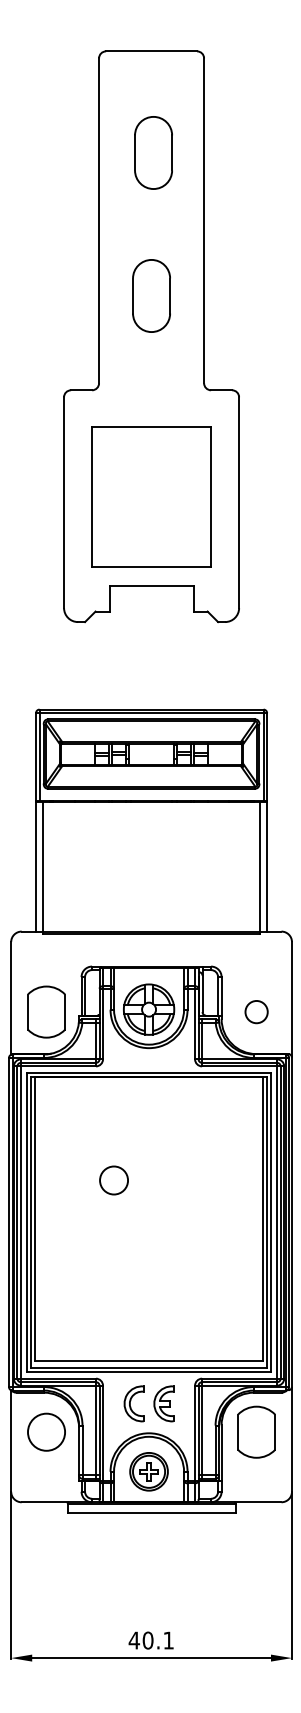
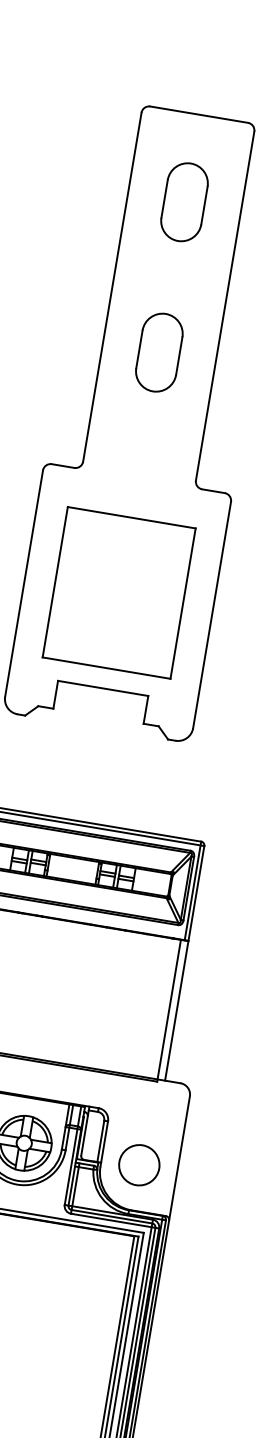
part: (153, 152) -> (184, 201), moved
part: (151, 295) -> (159, 352), moved
circle: (256, 1011) -> (139, 1164), size x1.67

